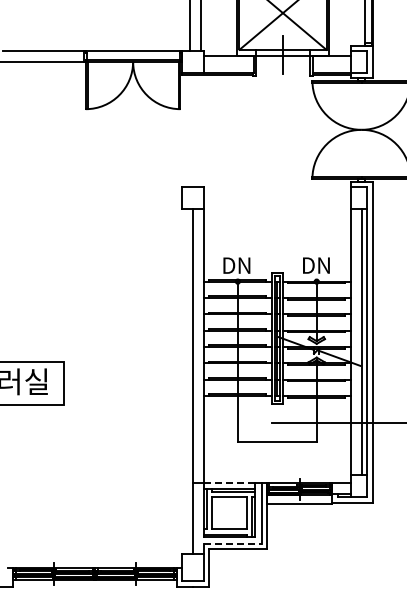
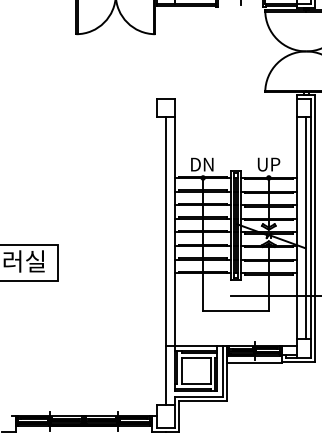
text: (316, 265) -> (268, 164), DN -> UP
line: (229, 483) -> (196, 346), dashed -> solid
line: (232, 543) -> (198, 396), dashed -> solid

